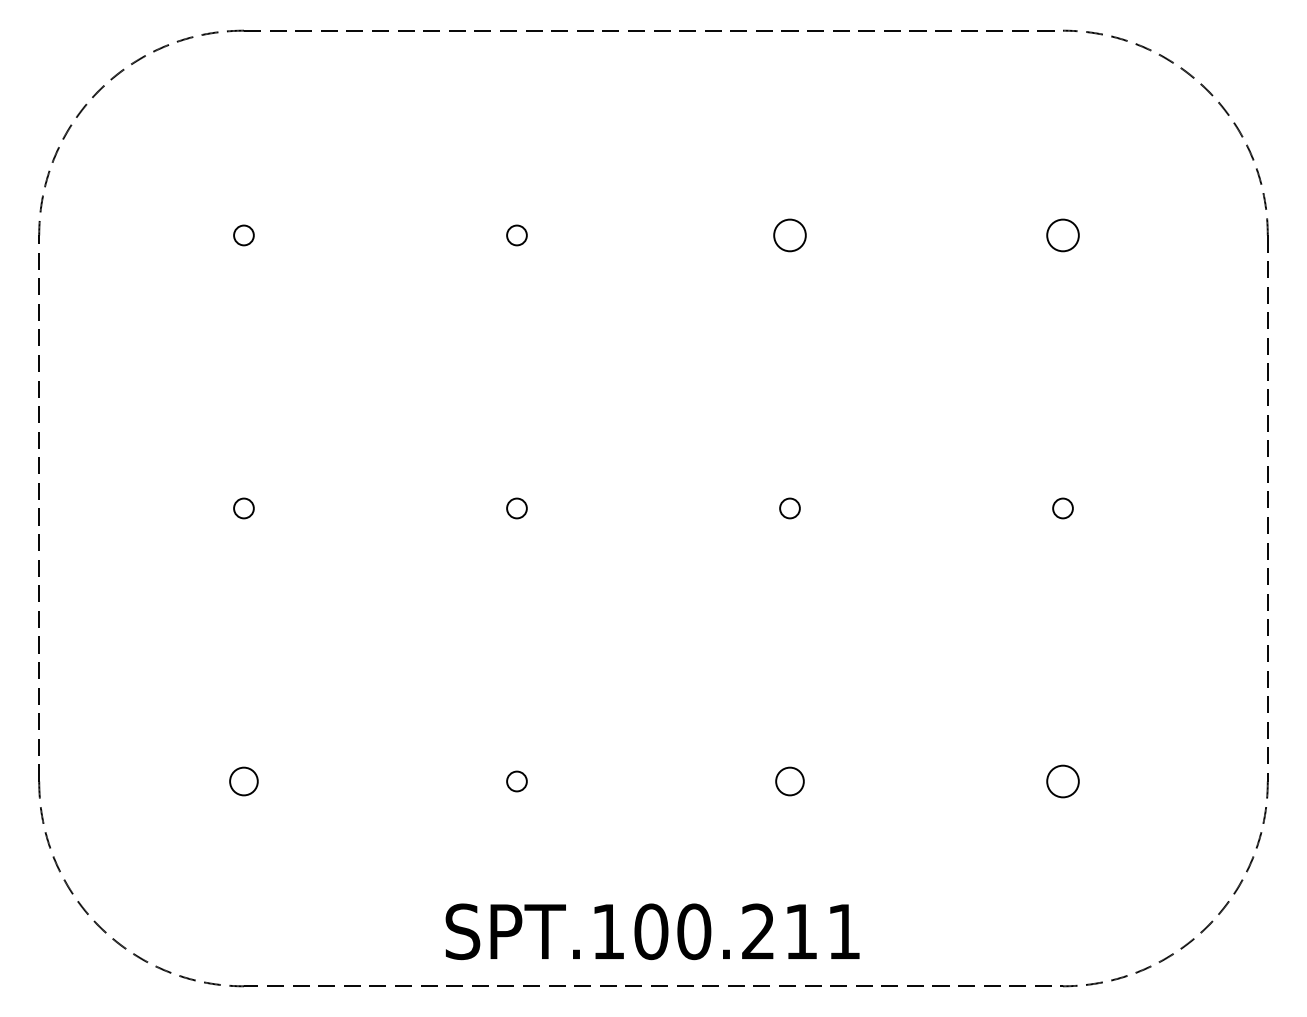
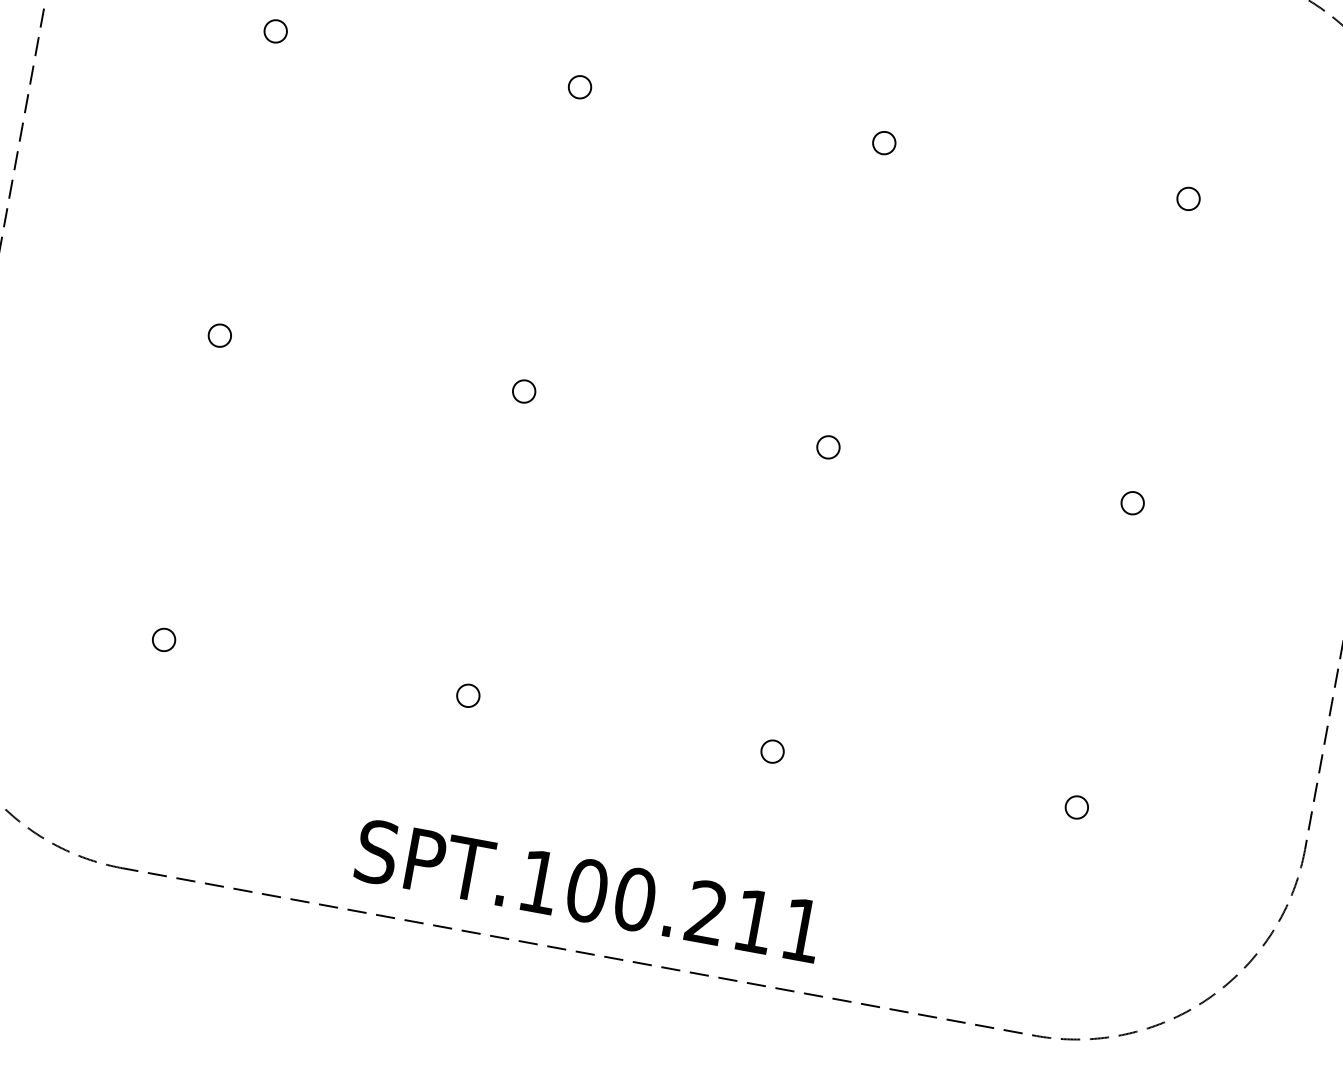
circle: (789, 235) -> (883, 143), size x0.62
circle: (1062, 235) -> (1187, 198), size x0.62
circle: (243, 781) -> (163, 639), size x0.71
circle: (789, 781) -> (772, 751), size x0.71
circle: (1062, 781) -> (1076, 807), size x0.62

